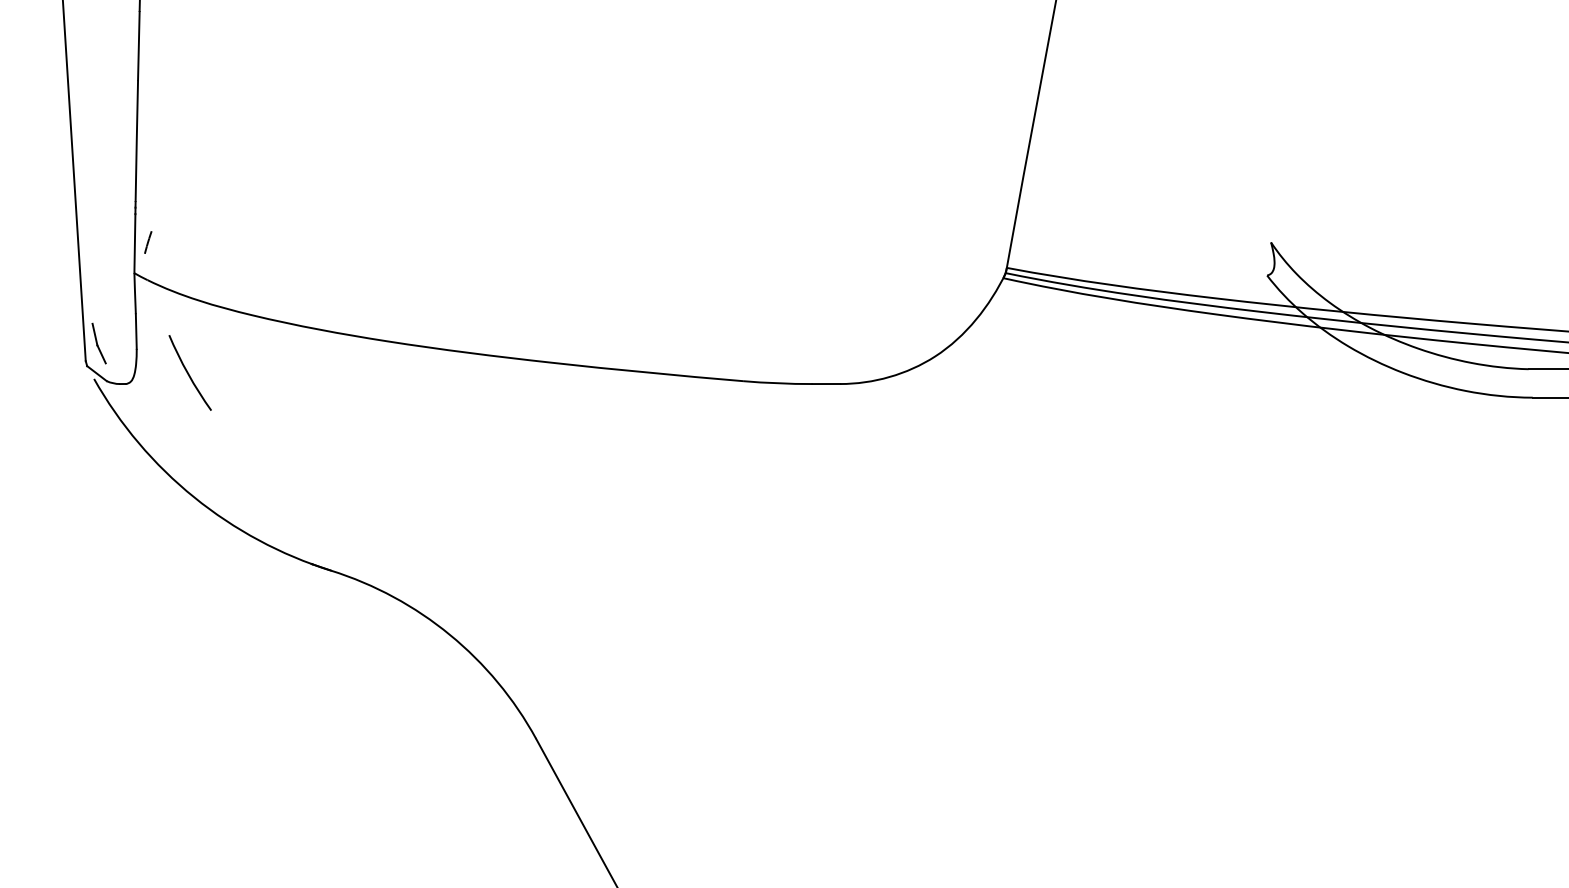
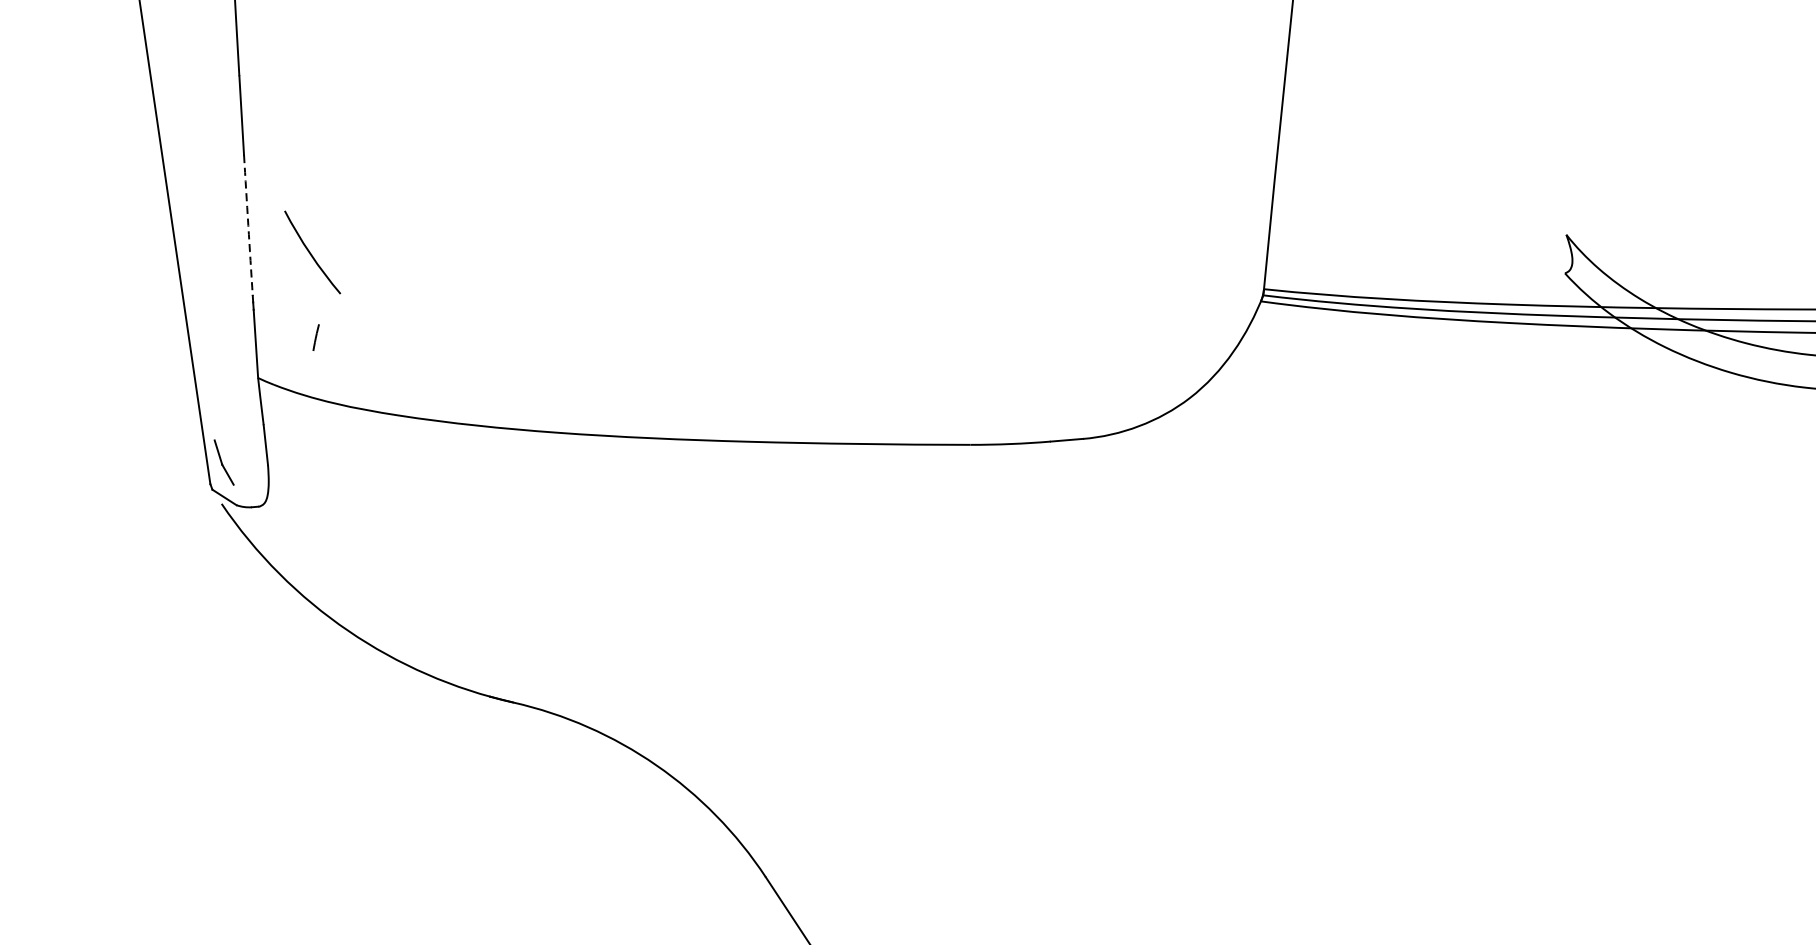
arc: (136, 141) -> (248, 225), solid -> dashed
line: (148, 242) -> (316, 337), moved
arc: (188, 372) -> (310, 252), moved

